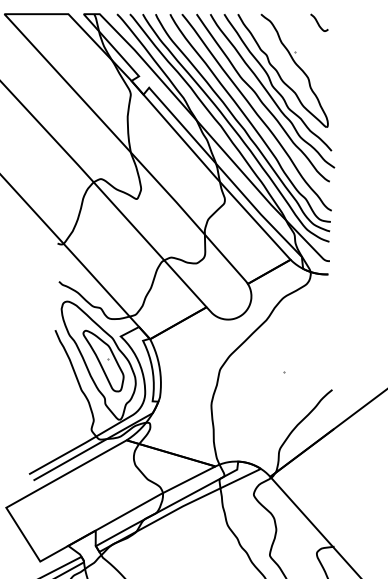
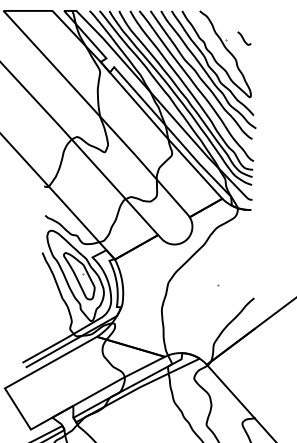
curve: (319, 22) -> (244, 38), moved

